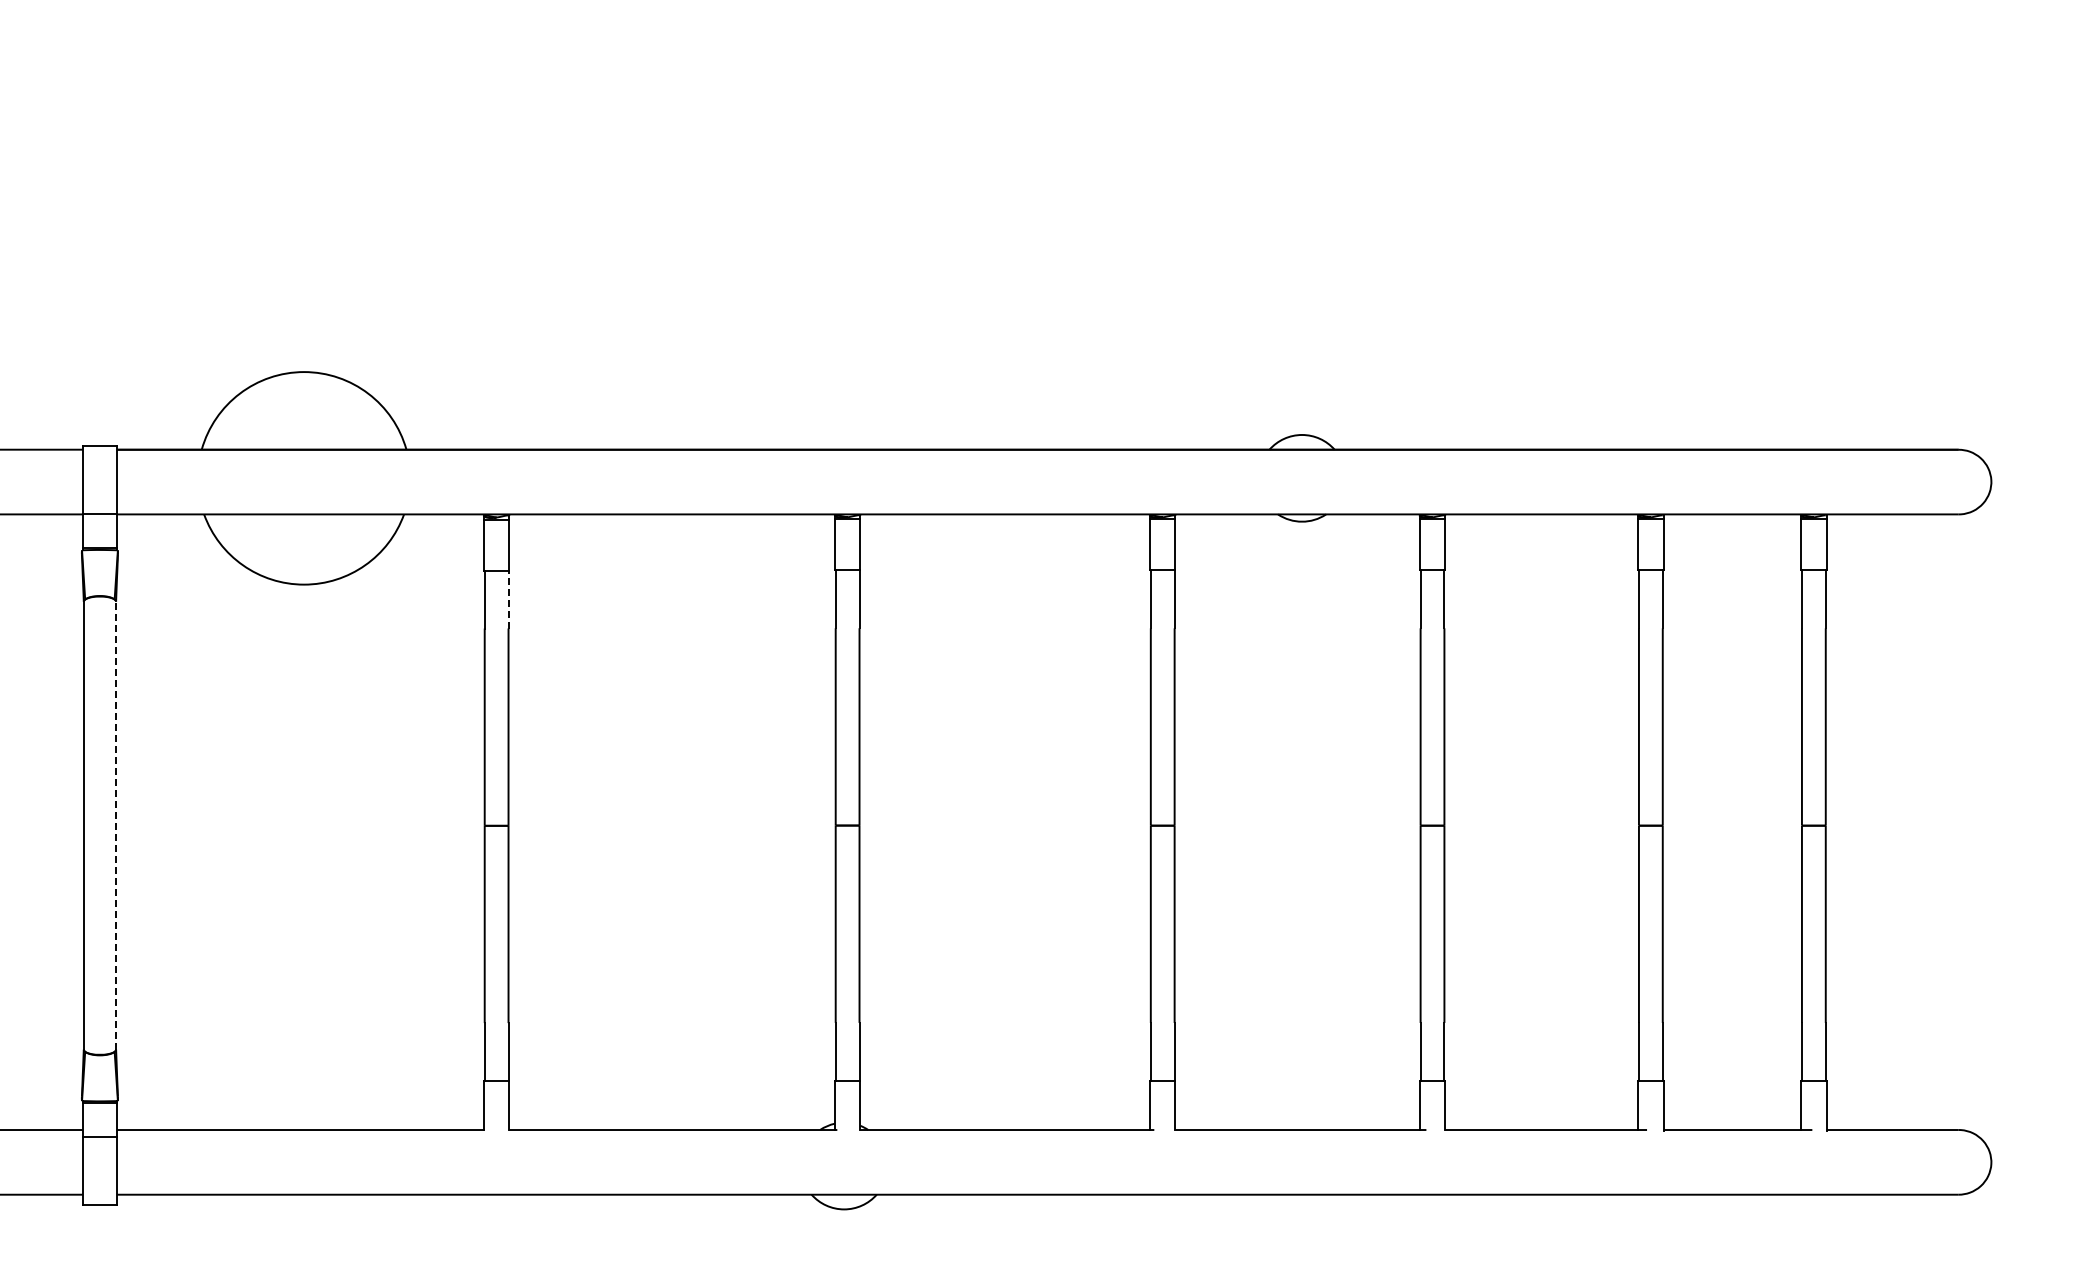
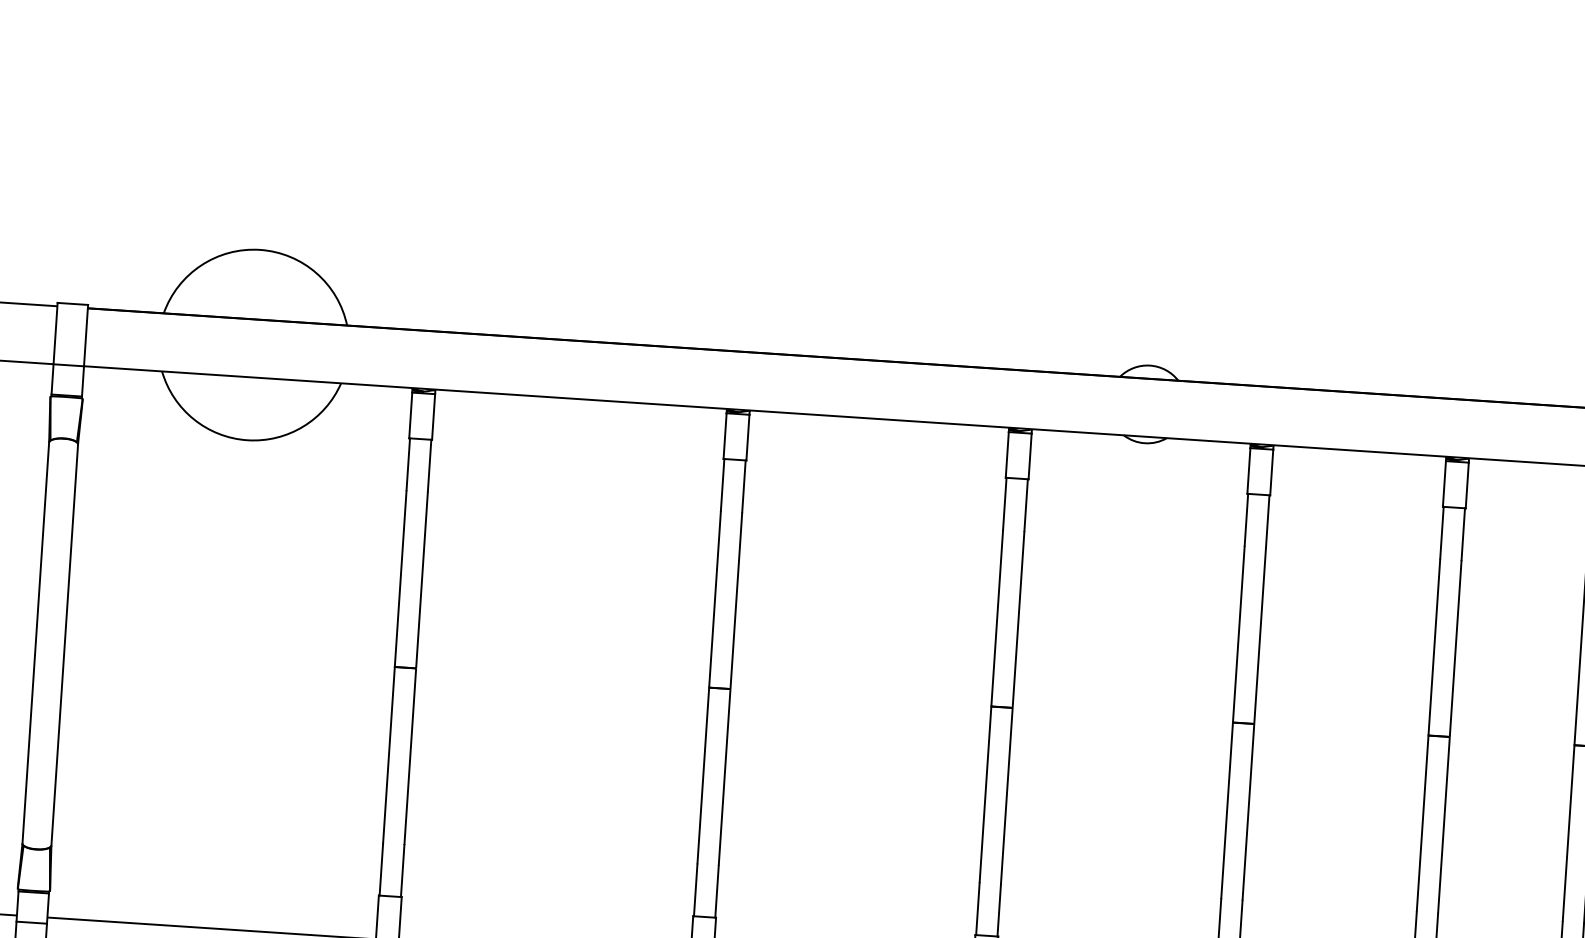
line: (508, 599) -> (429, 465), dashed -> solid
line: (116, 825) -> (65, 644), dashed -> solid

